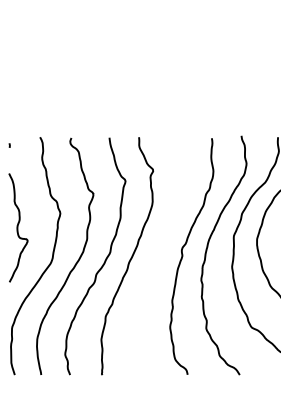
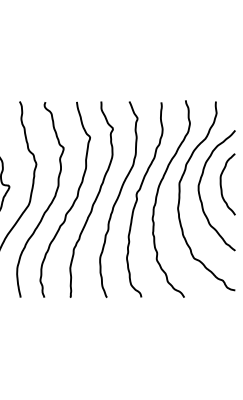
curve: (159, 256) -> (118, 199), added

